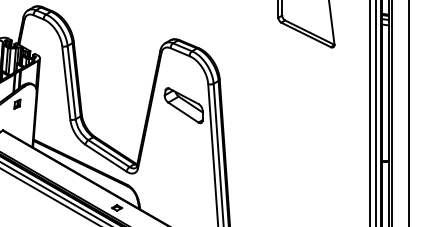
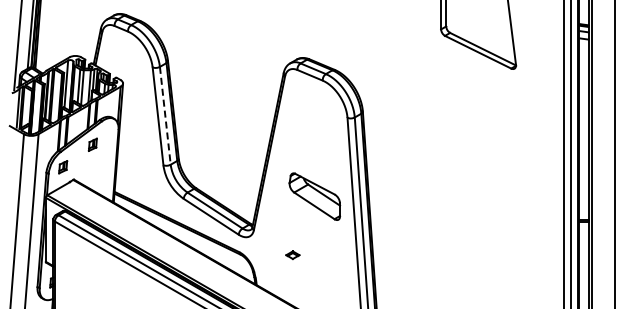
line: (71, 83) -> (165, 116), solid -> dashed
part: (183, 105) -> (314, 196), moved
part: (116, 208) -> (292, 255), moved

